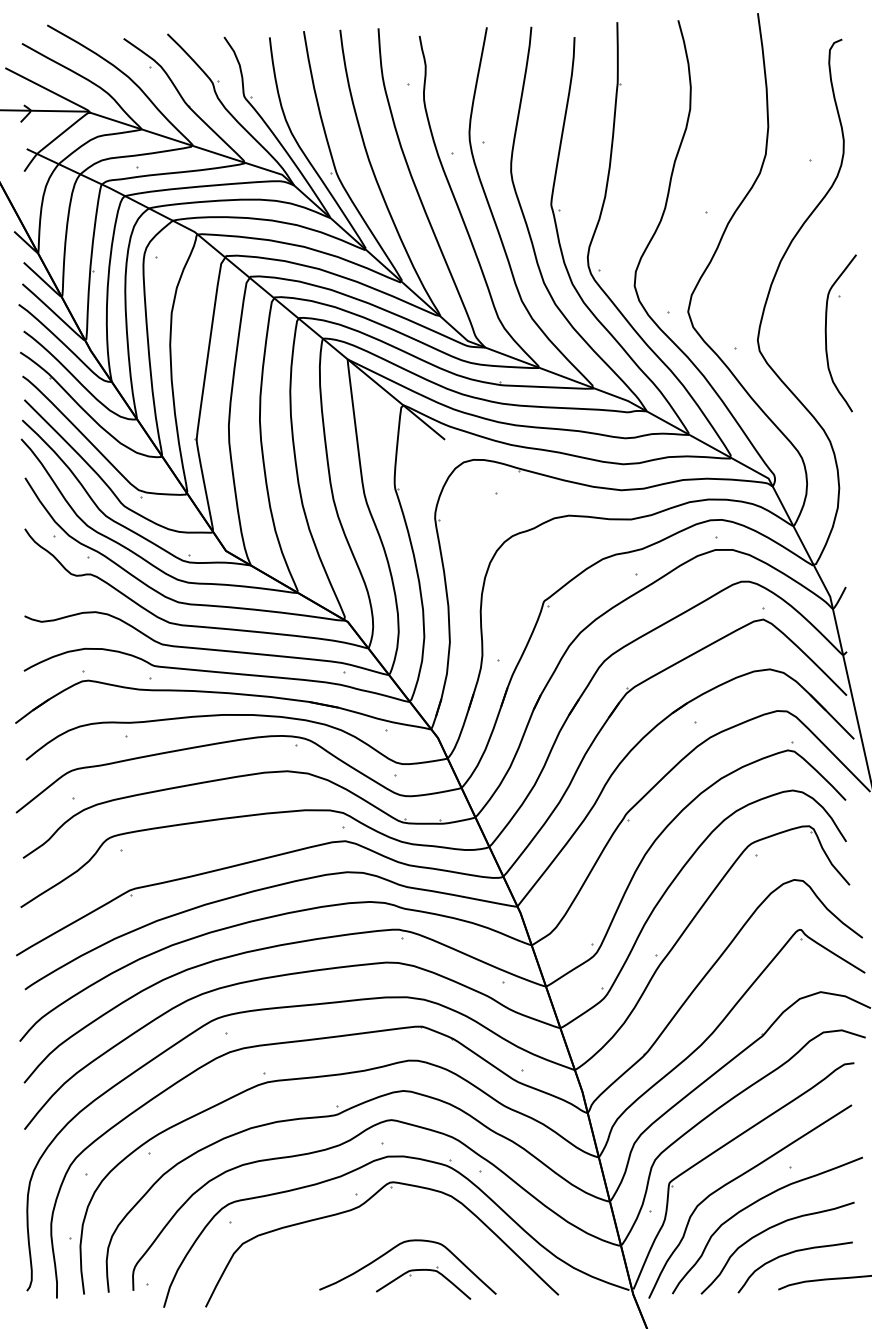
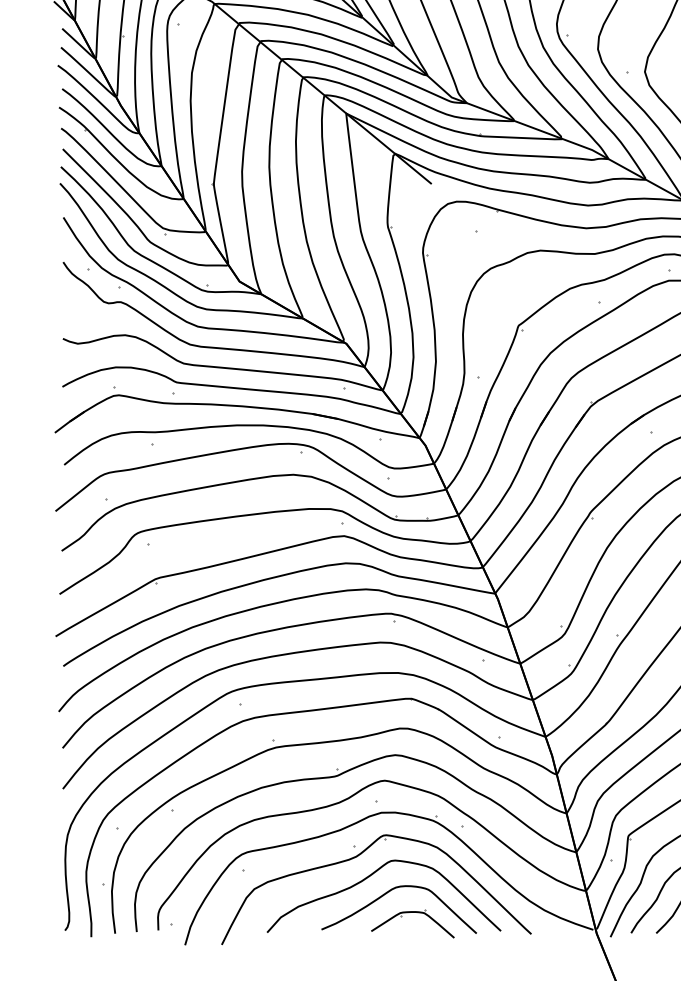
curve: (372, 1231) -> (368, 878), added

